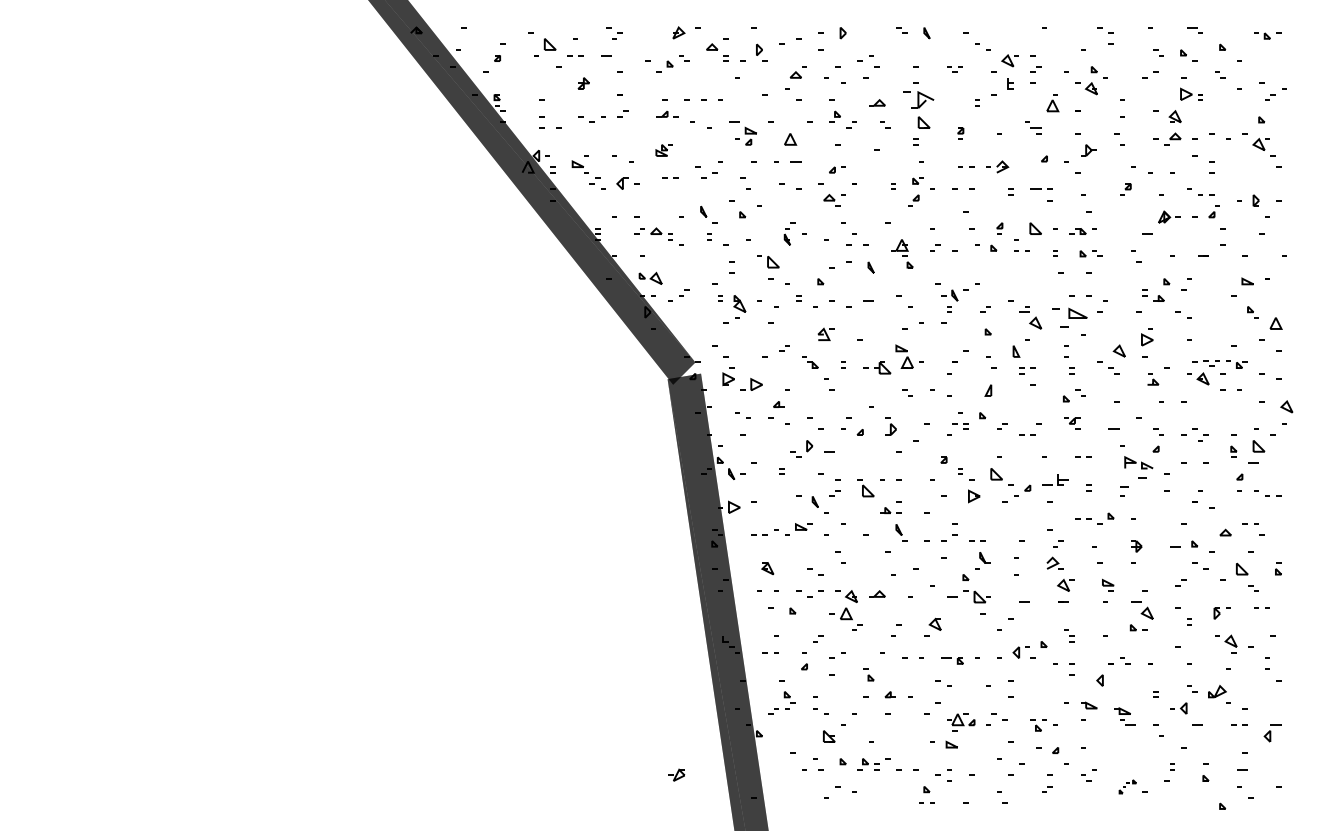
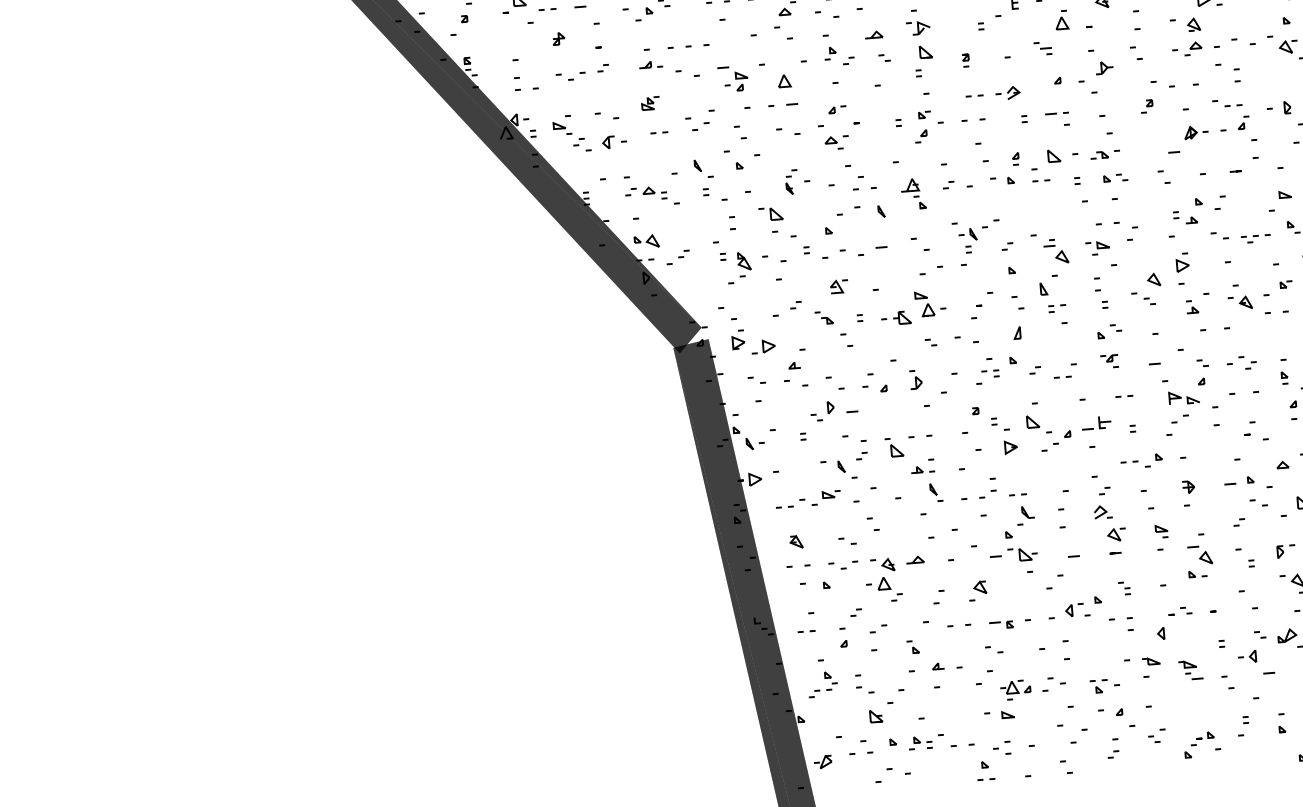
part: (919, 99) -> (919, 27), size x0.71
part: (1069, 317) -> (1097, 248), size x0.62
part: (1216, 363) -> (1255, 238), moved
part: (1133, 482) -> (1180, 419), size x0.62
part: (676, 774) -> (822, 761), moved
part: (1127, 786) -> (1199, 744), size x1.67

